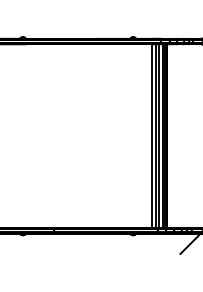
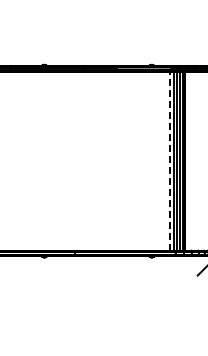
line: (151, 135) -> (169, 160), solid -> dashed

